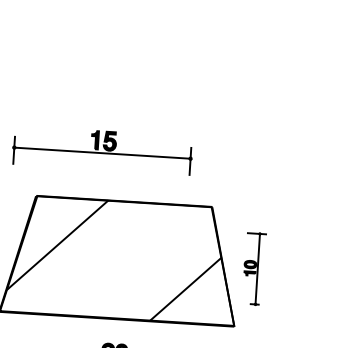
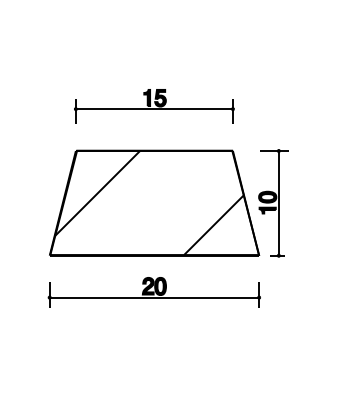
part: (102, 150) -> (154, 106), moved
part: (254, 269) -> (273, 203), size x1.67

